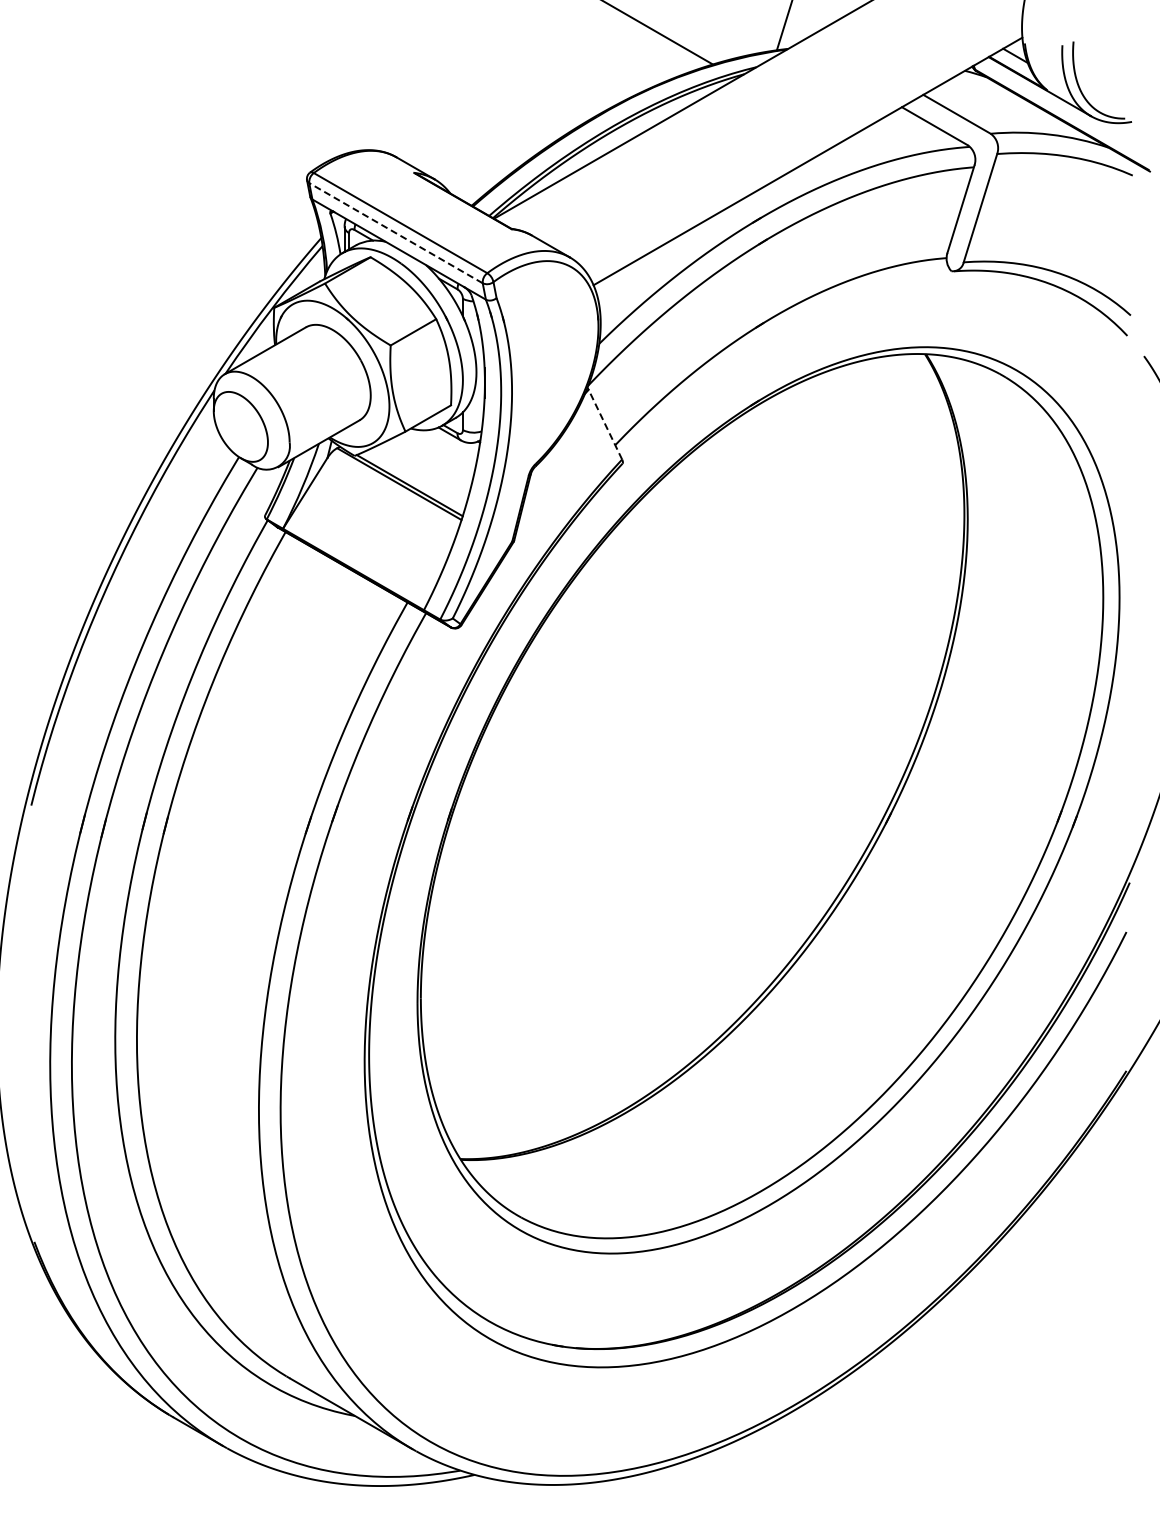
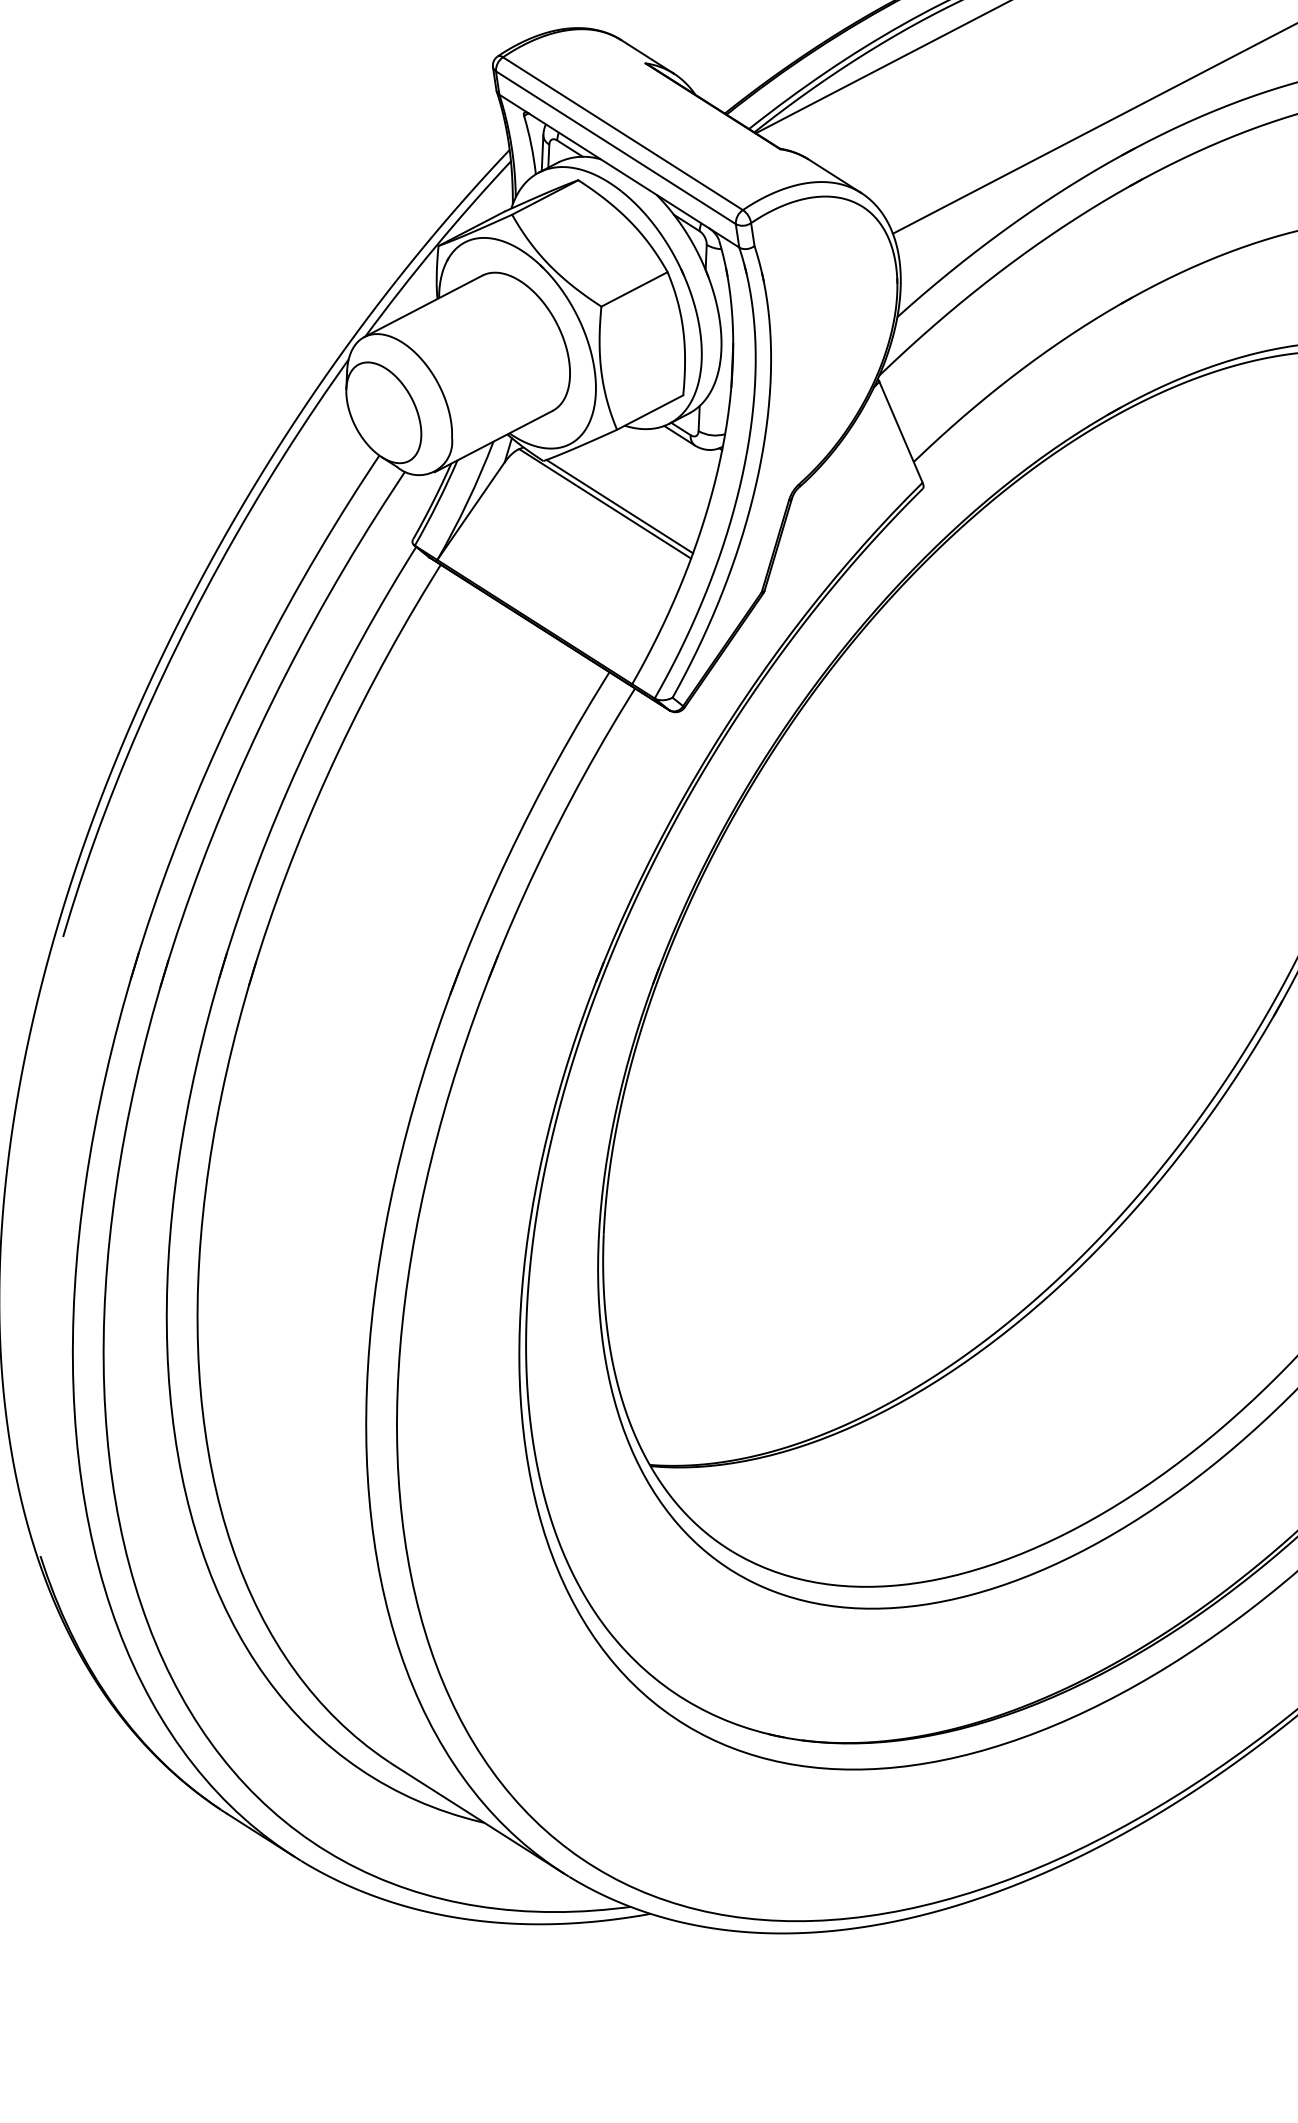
line: (395, 232) -> (615, 146), dashed -> solid
line: (605, 424) -> (901, 432), dashed -> solid

